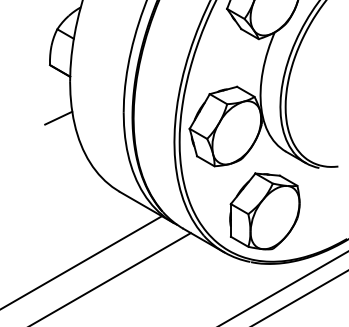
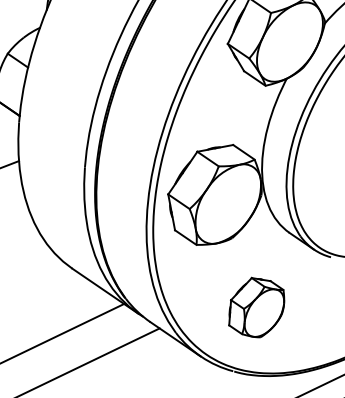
part: (264, 211) -> (256, 307), size x0.6

